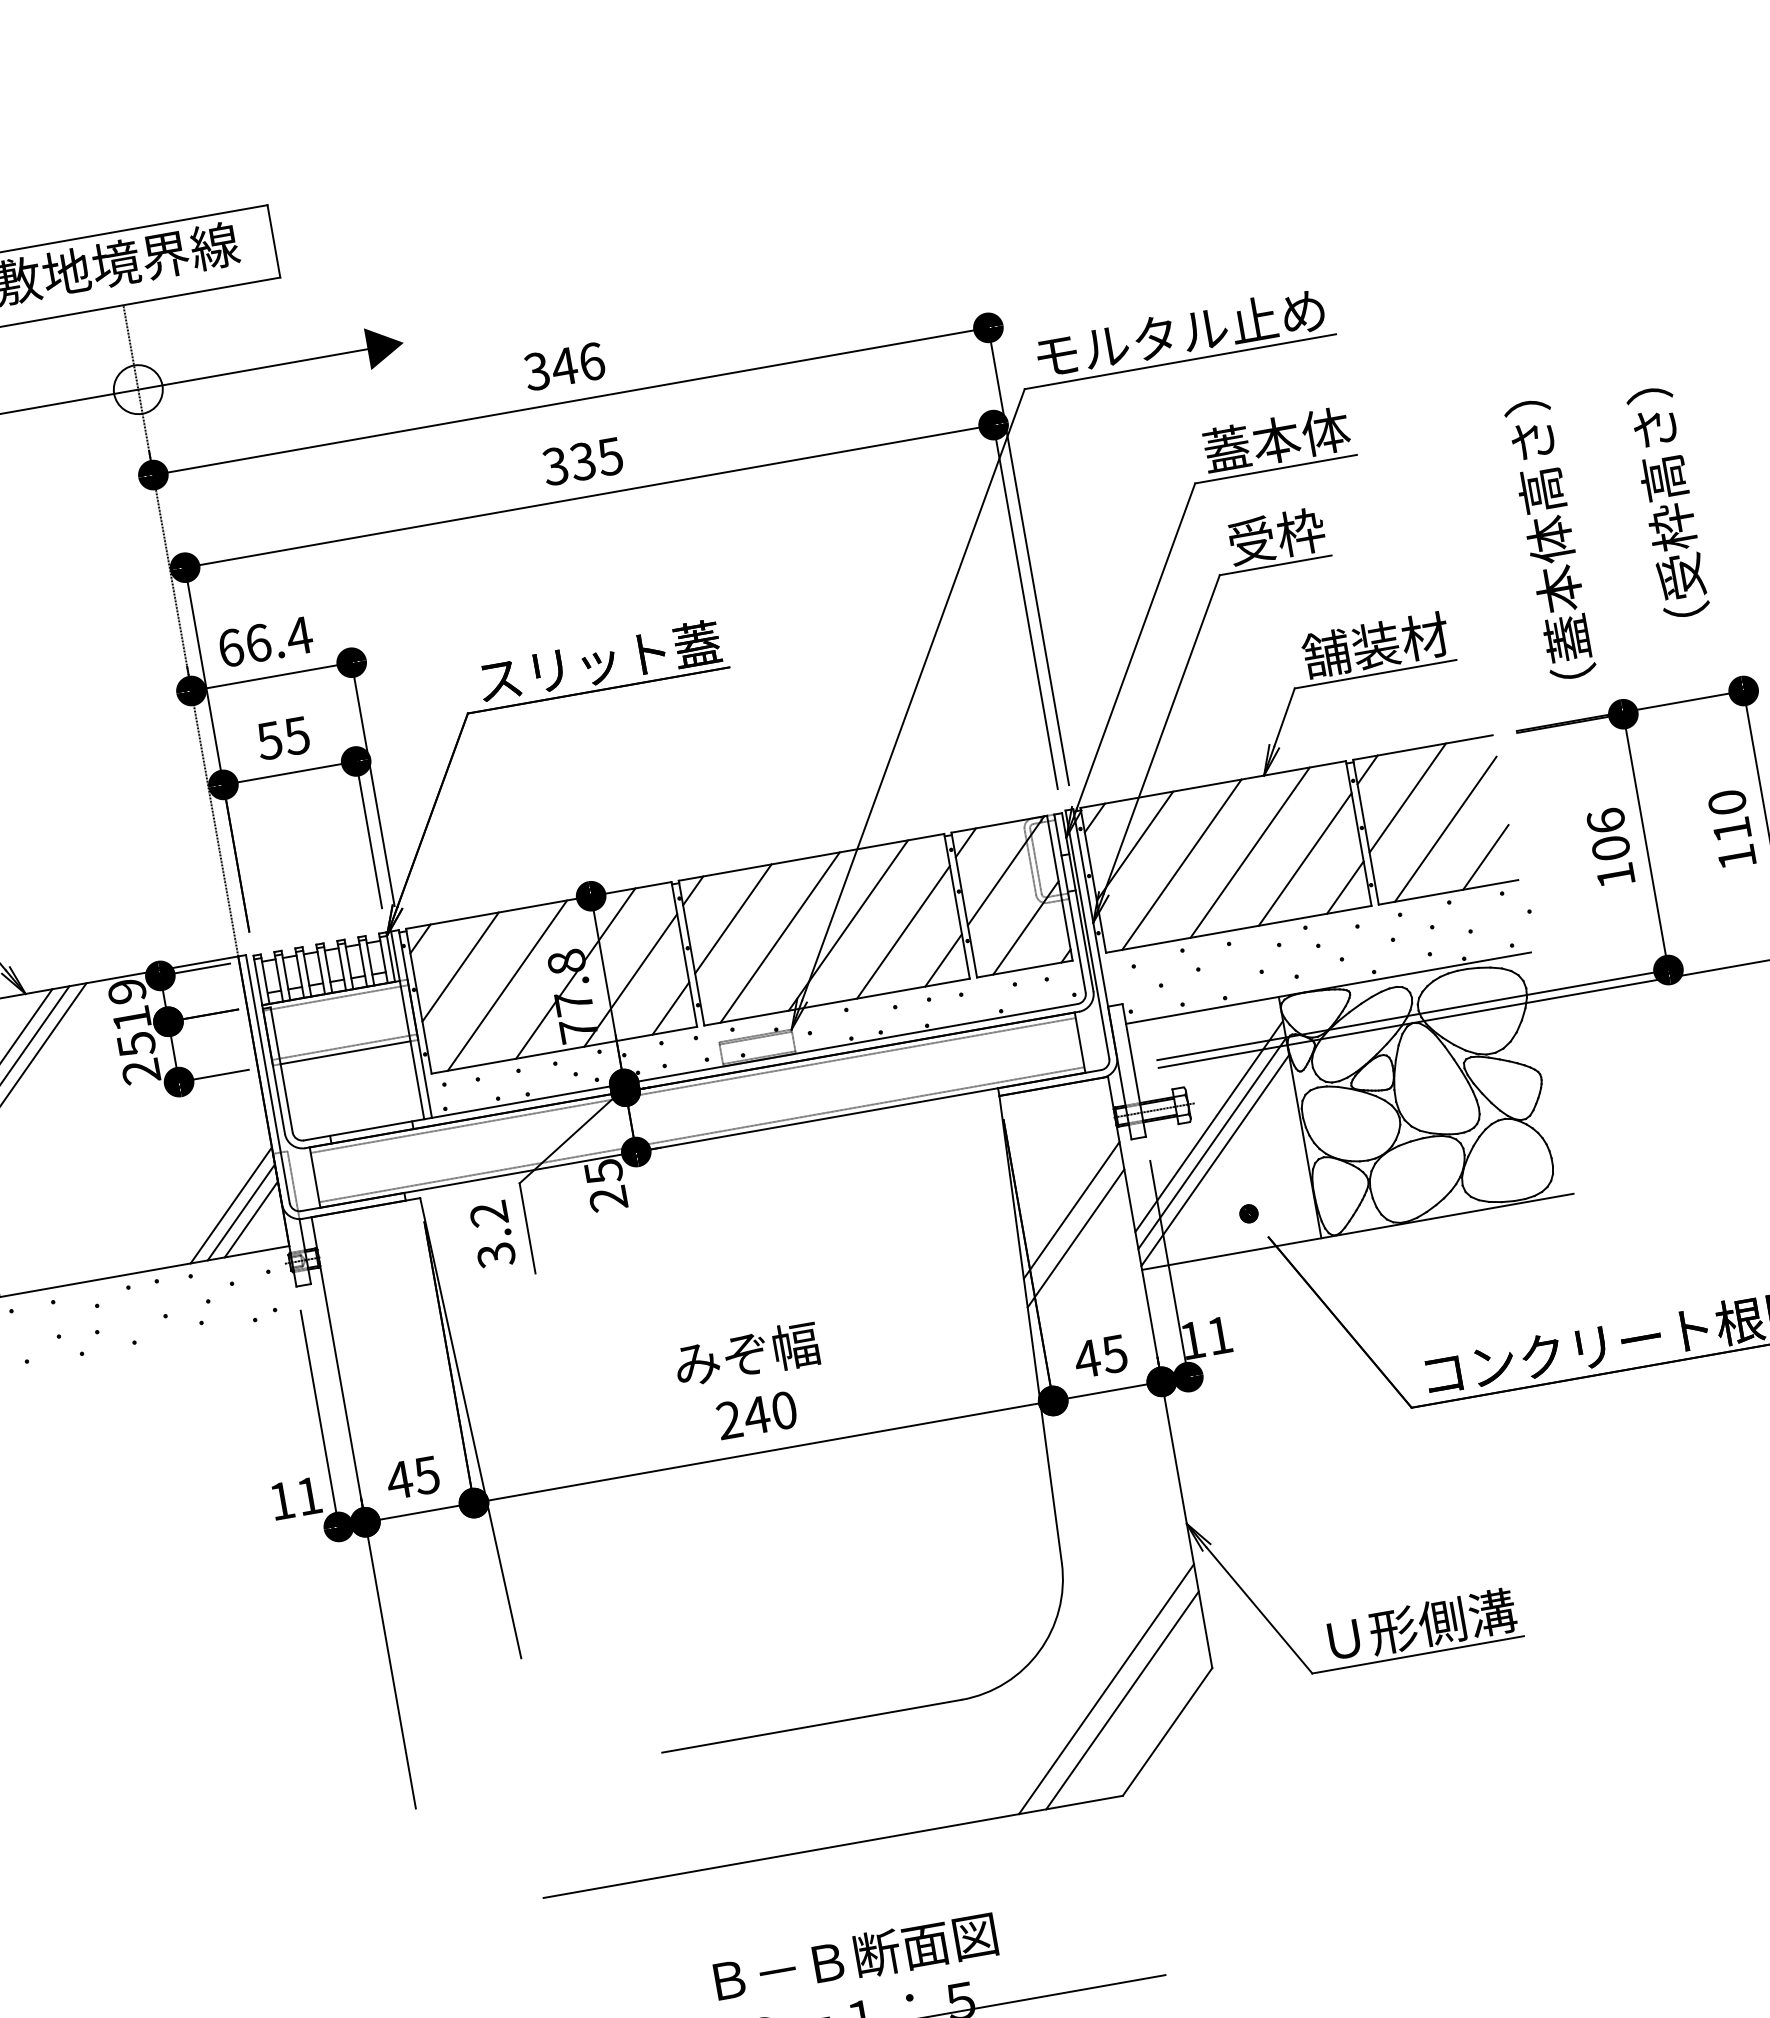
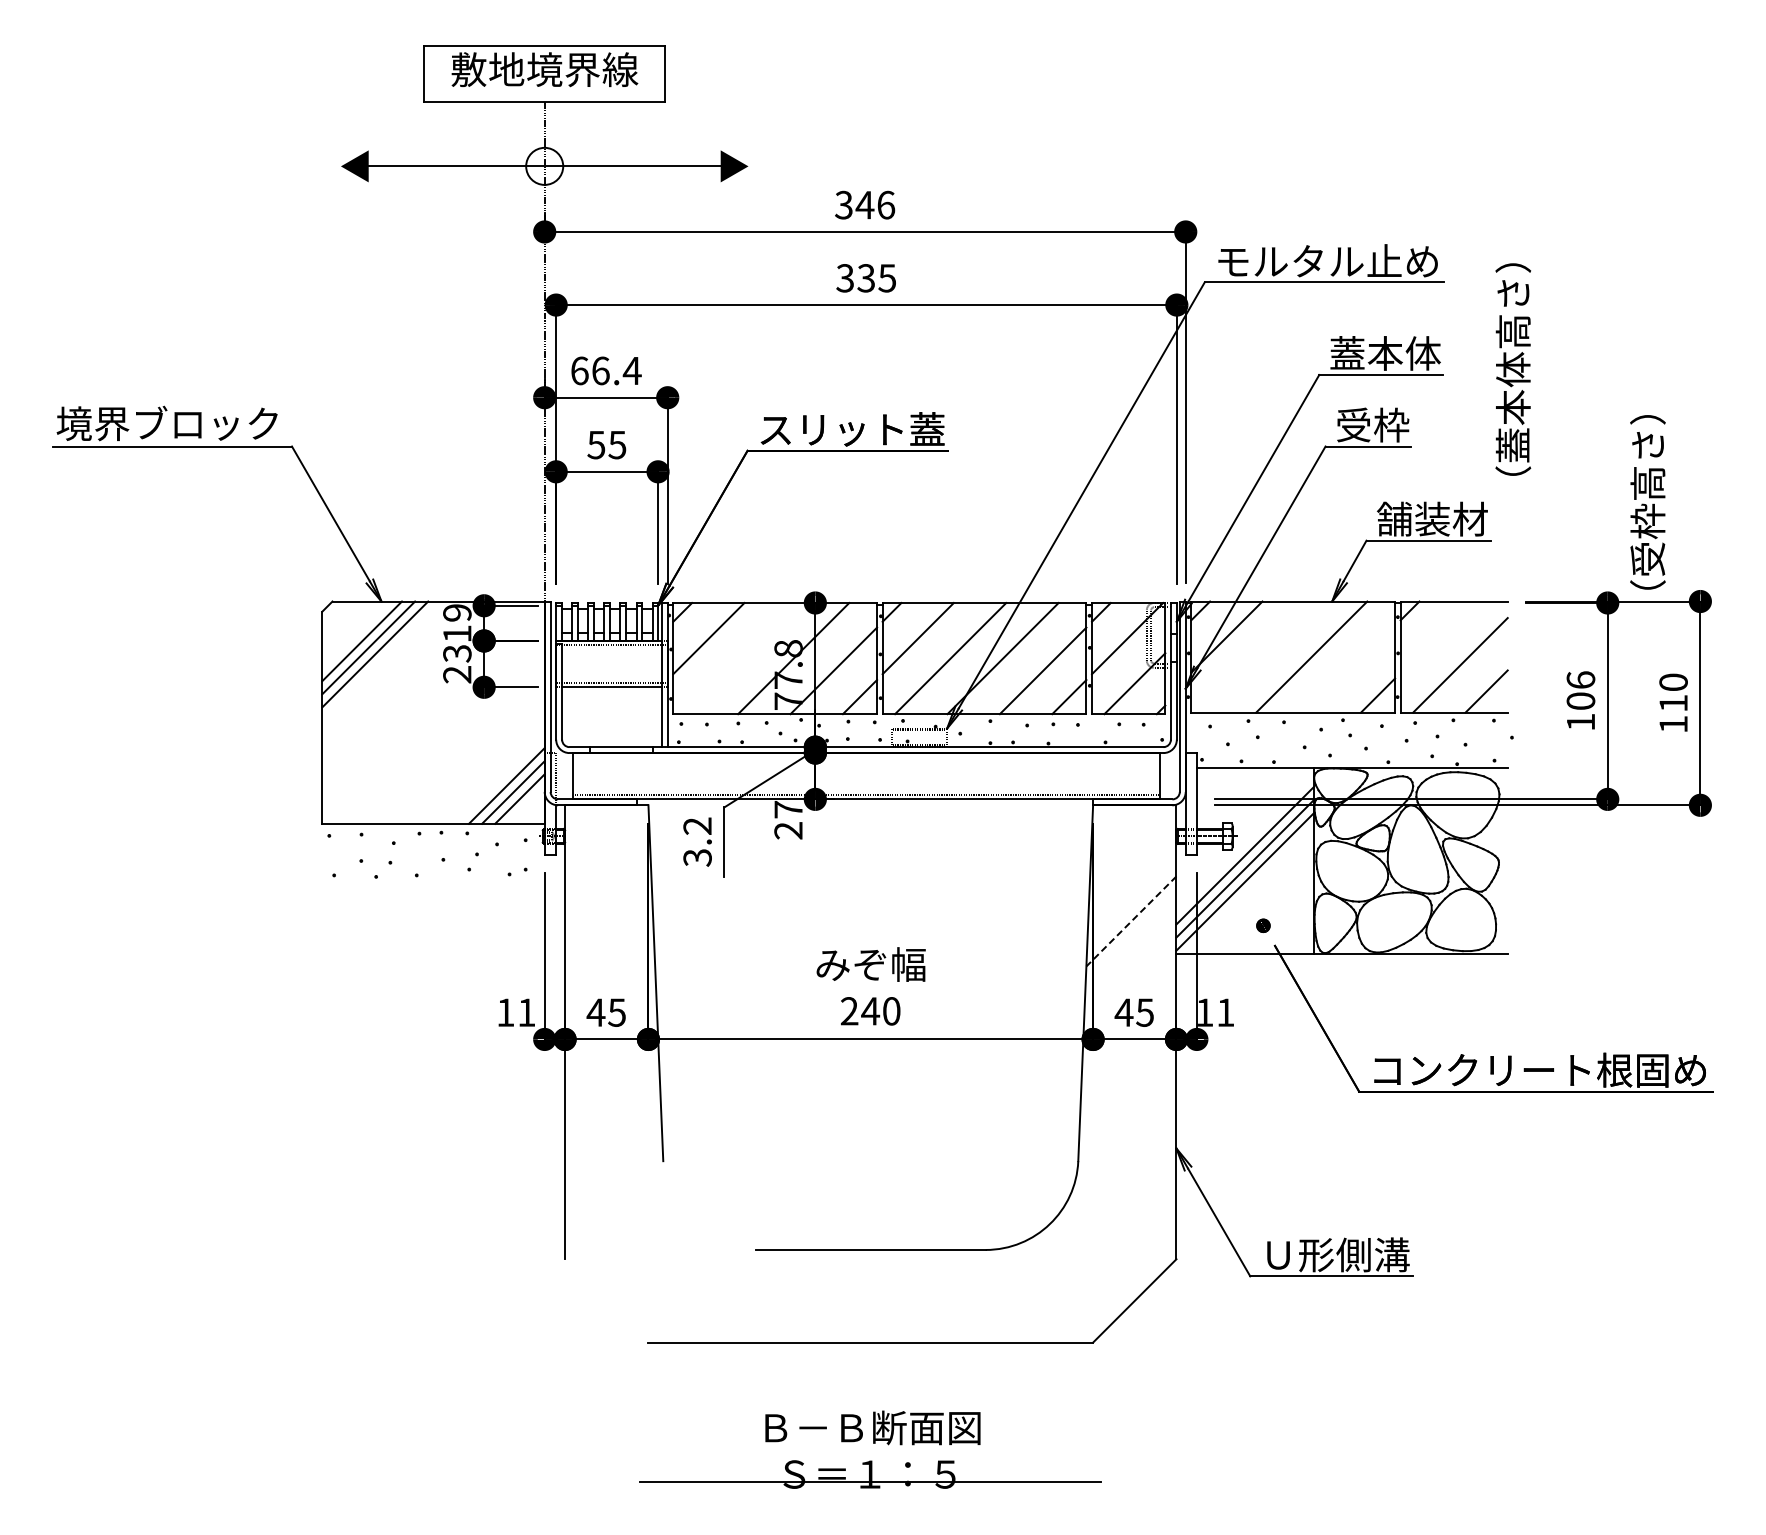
text: (1667, 502) -> (1647, 502), moved
text: (1550, 539) -> (1513, 369), moved
line: (1406, 797) -> (1435, 636), removed
line: (1304, 859) -> (1351, 669), removed
line: (1180, 864) -> (1258, 656), removed
line: (506, 985) -> (740, 658), removed
text: (136, 1044) -> (457, 653), 25 -> 23
line: (693, 1085) -> (866, 757), removed
text: (603, 1171) -> (788, 809), 25 -> 27
line: (1071, 1209) -> (1131, 899), removed
line: (1076, 1238) -> (1131, 921), solid -> dashed
line: (1105, 1688) -> (1094, 1260), removed
line: (1122, 1700) -> (1105, 1271), removed

